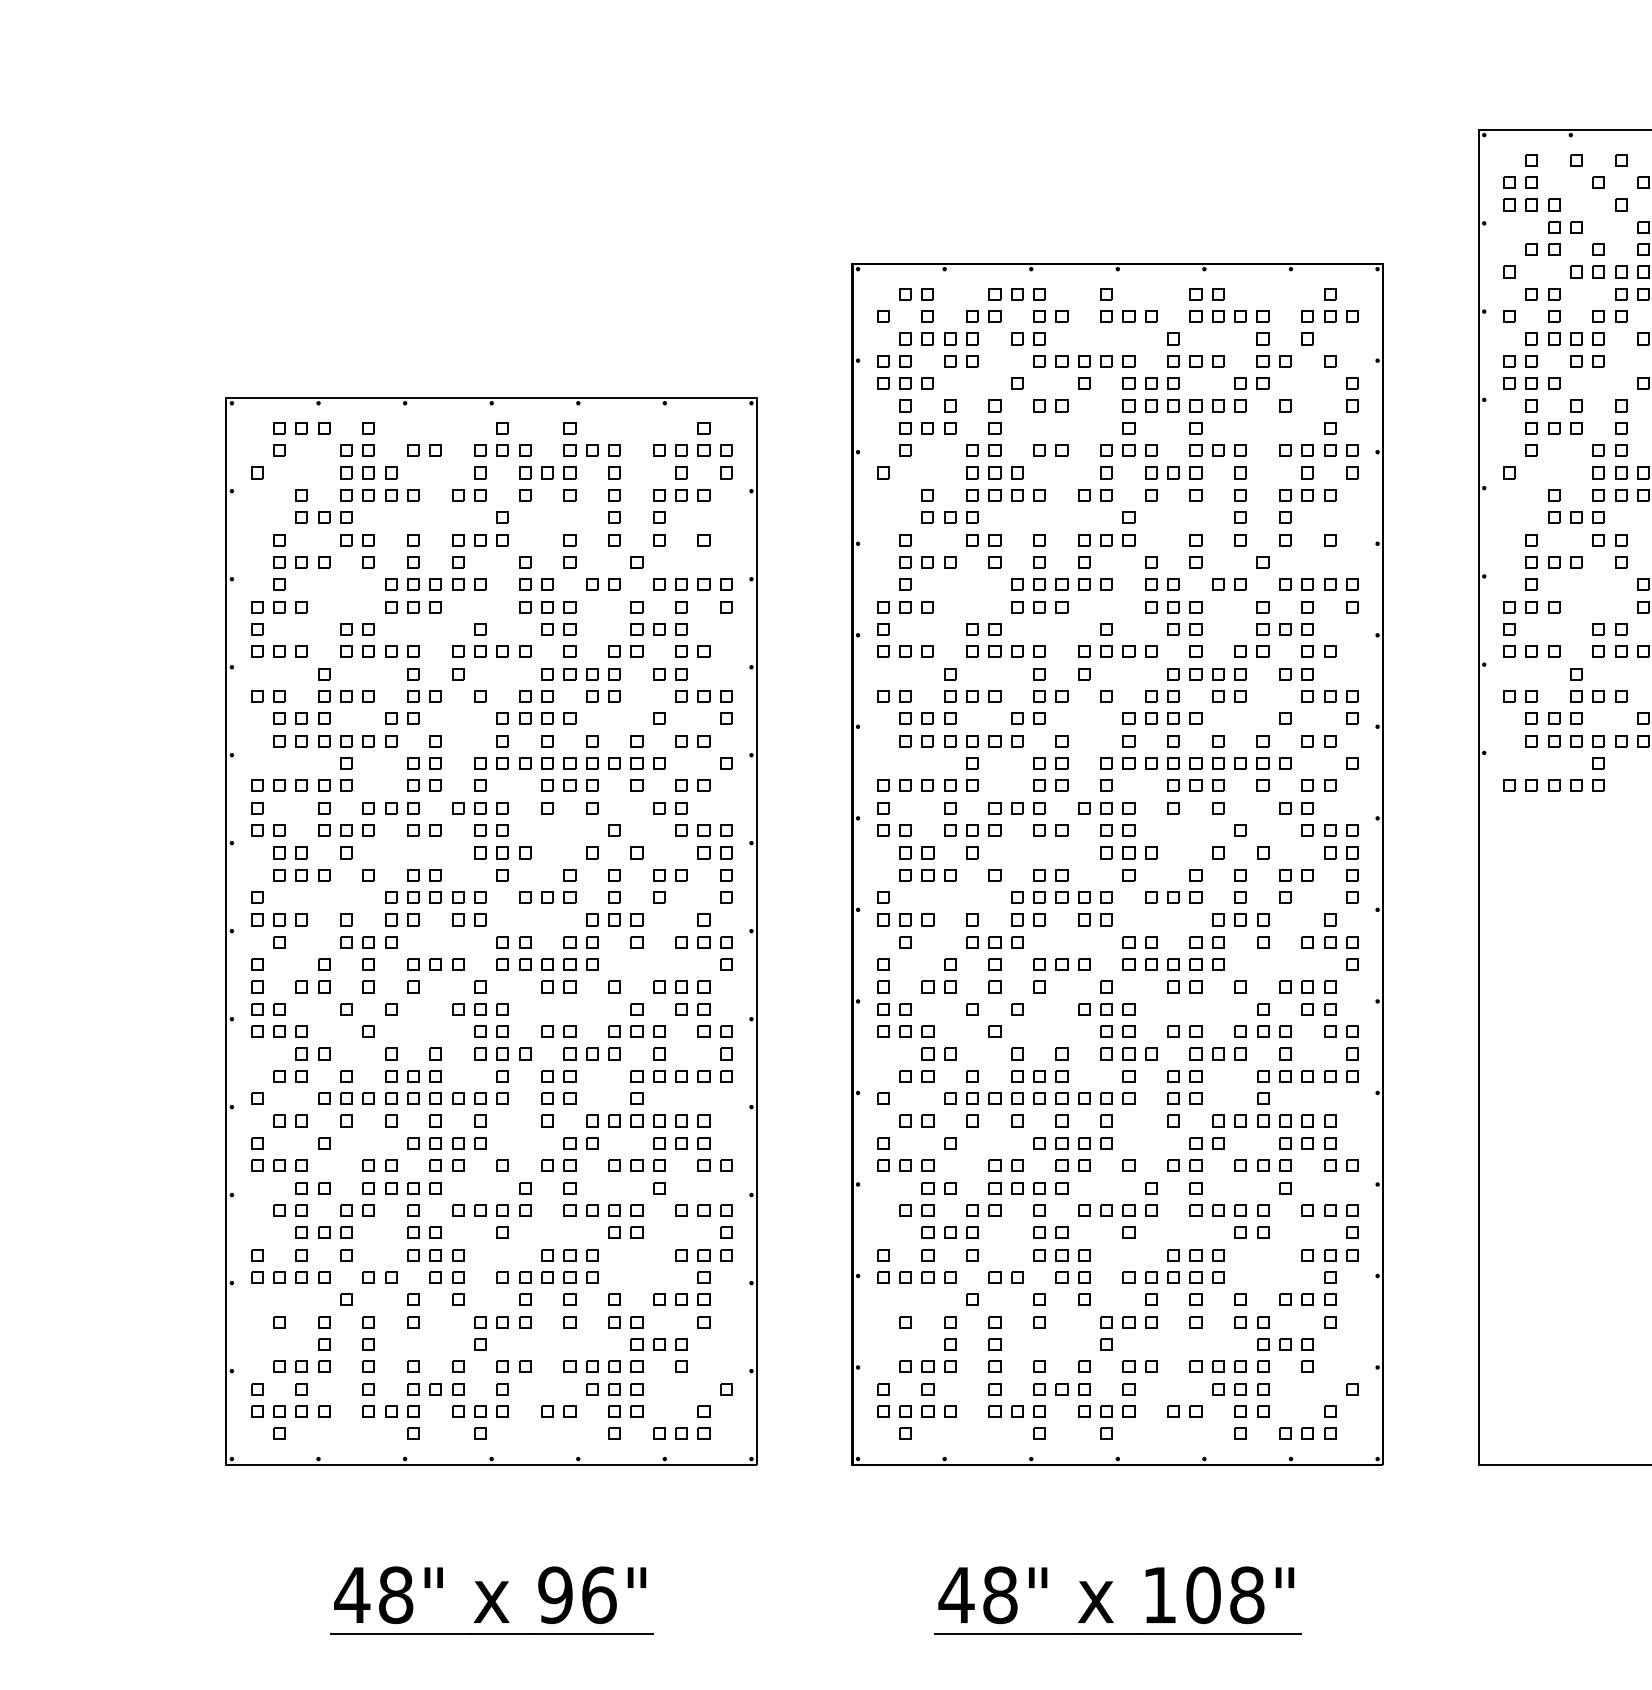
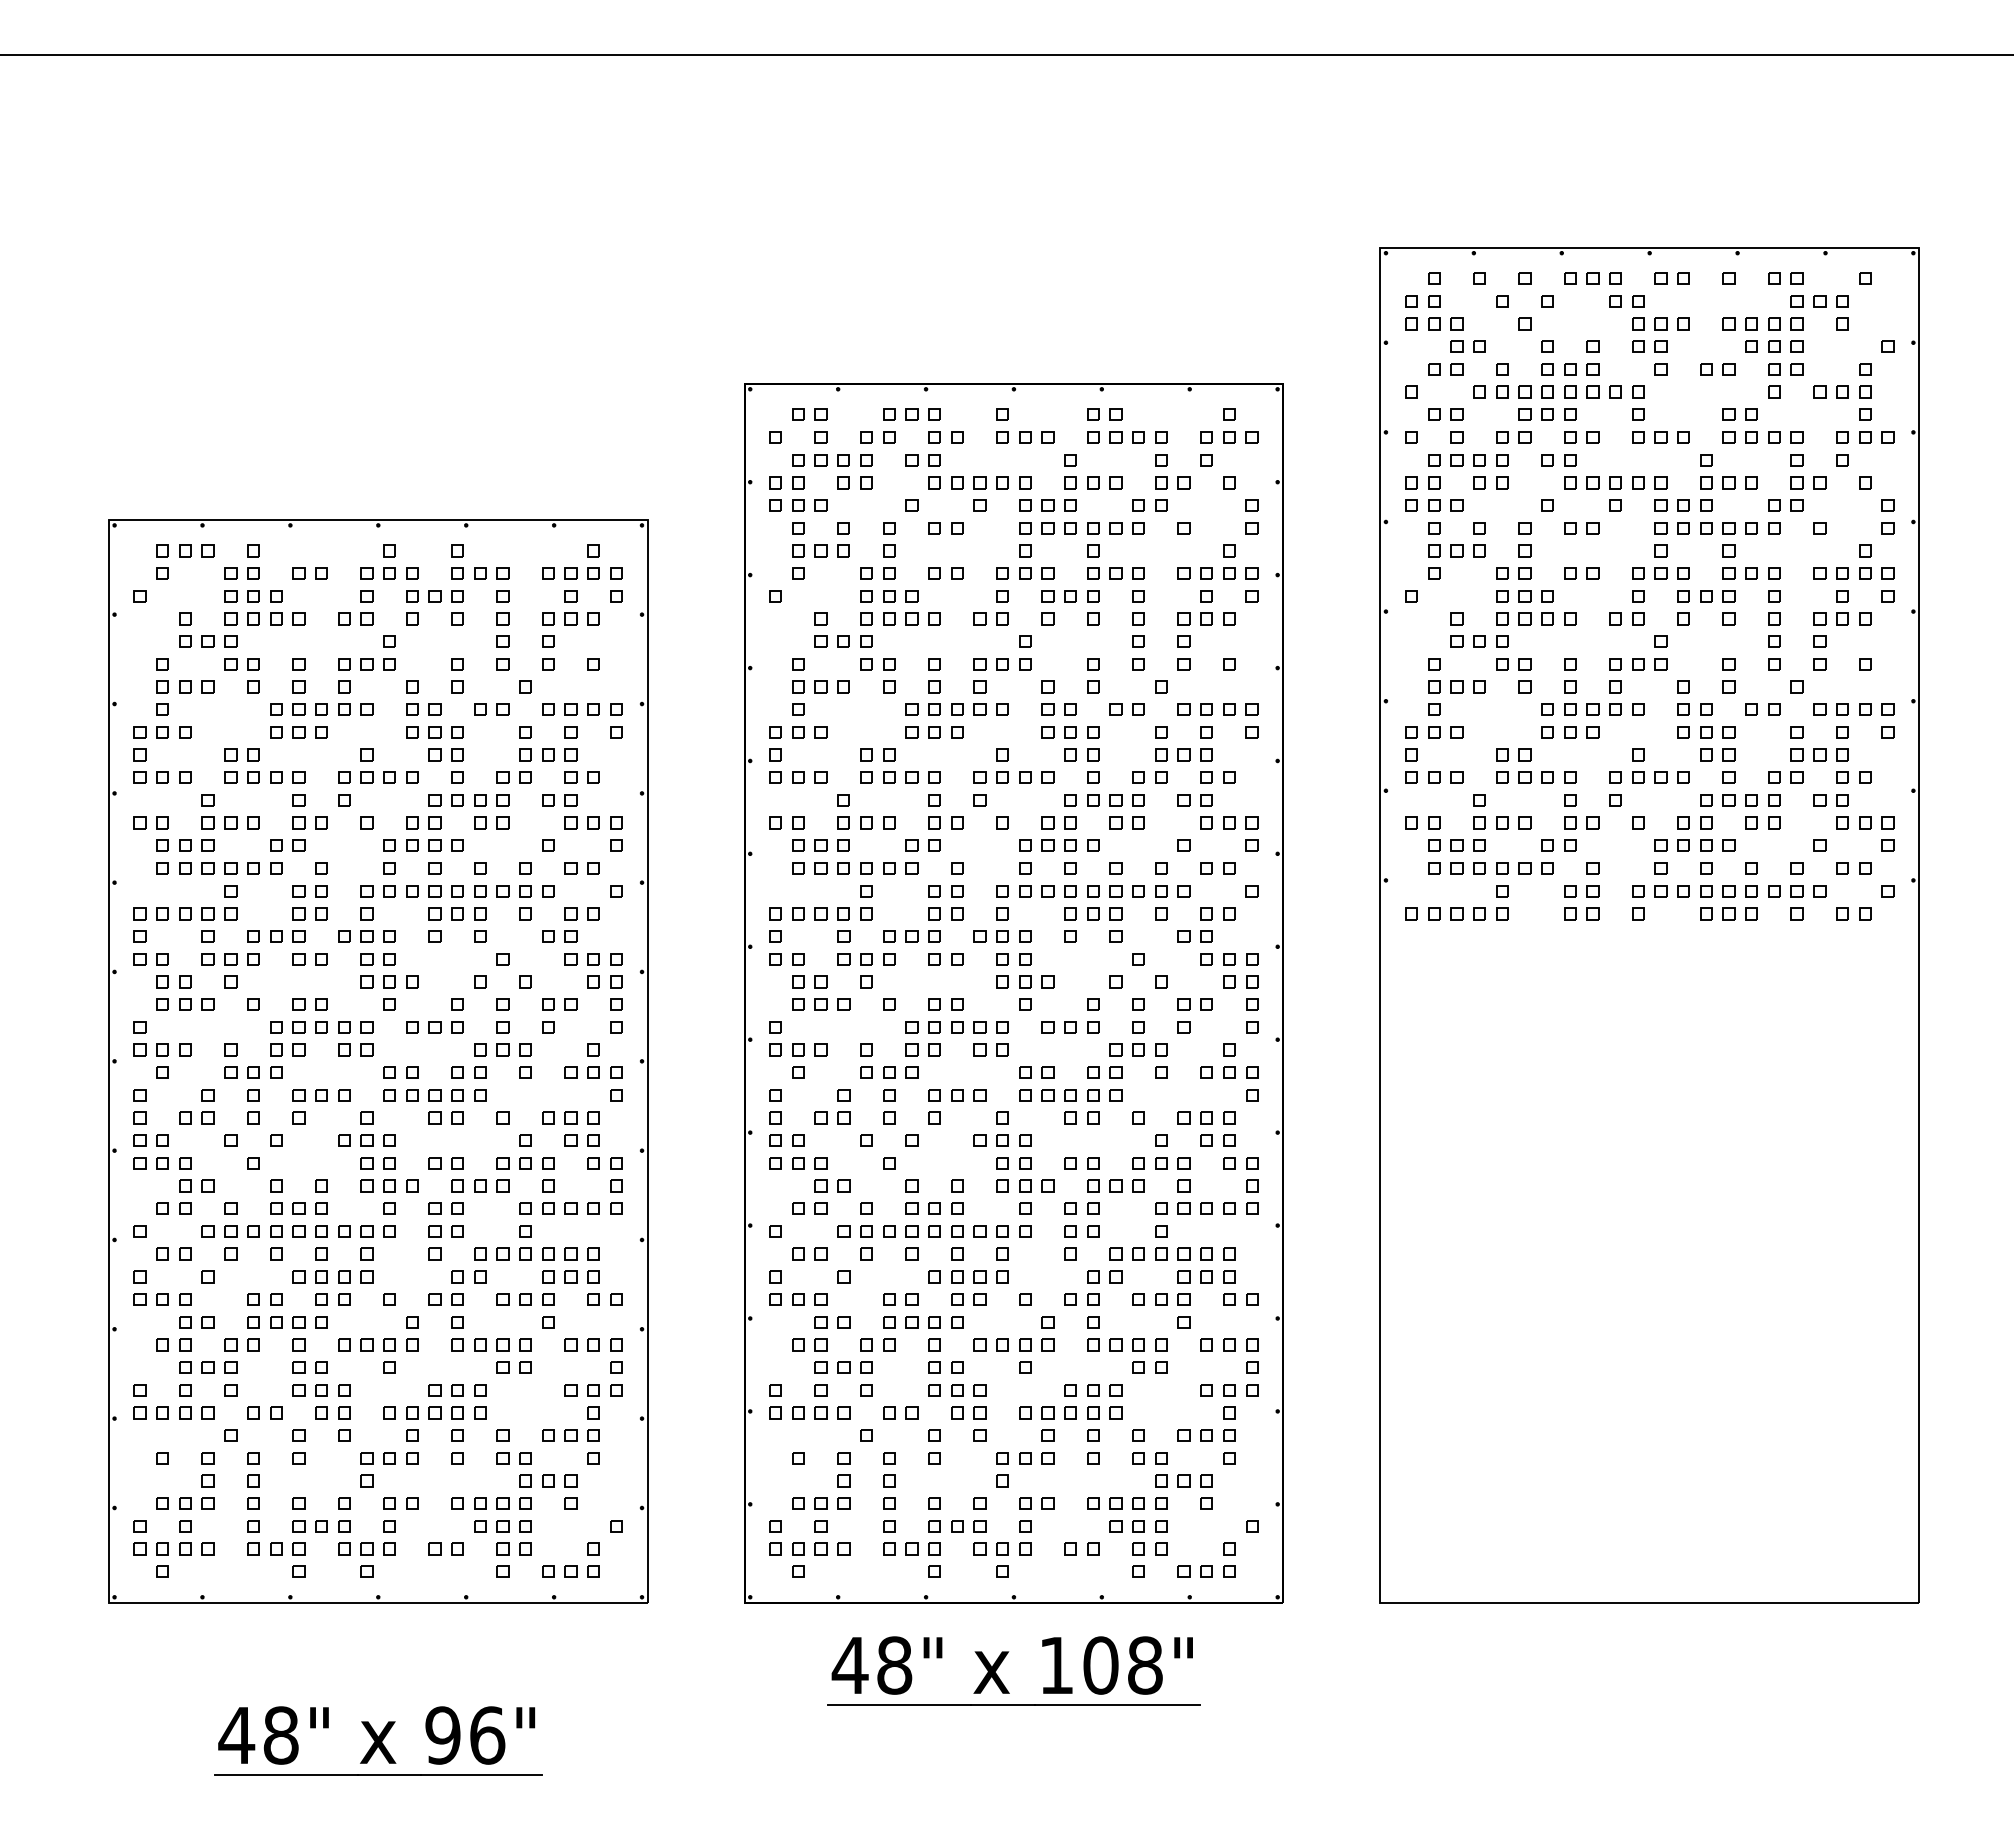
part: (1106, 1592) -> (1002, 1662), moved

